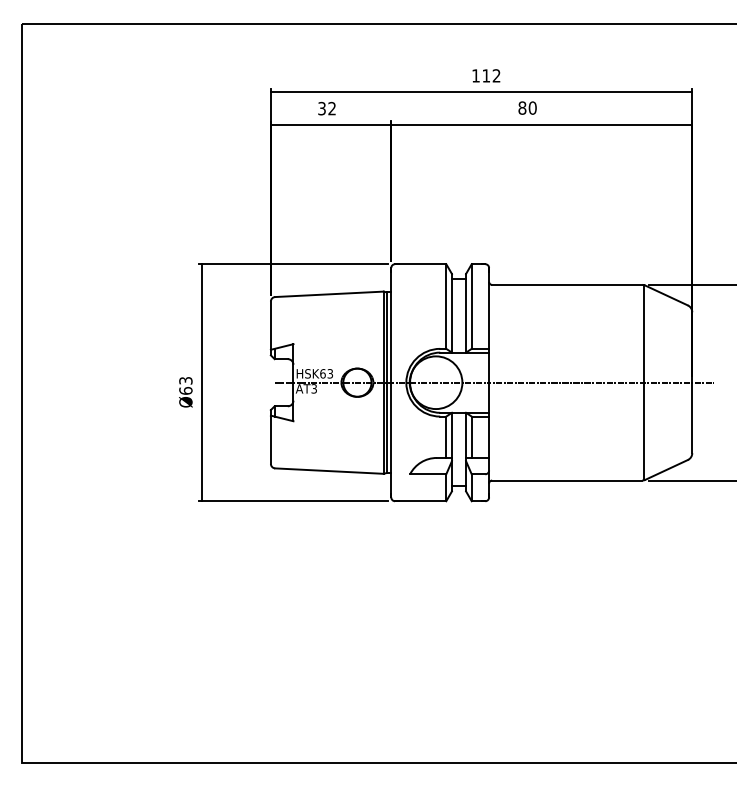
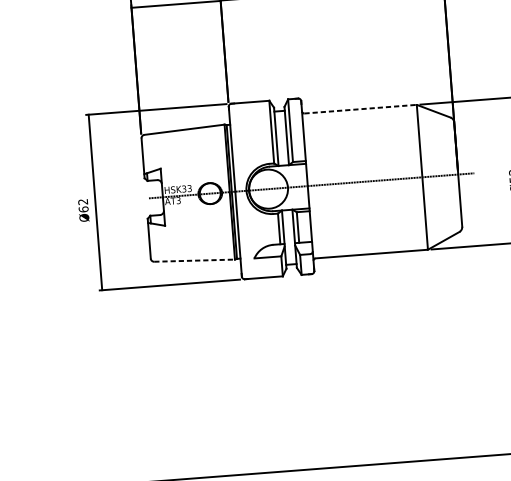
line: (567, 284) -> (360, 108), solid -> dashed
text: (322, 373) -> (183, 188), HSK63 -> HSK33
text: (186, 380) -> (83, 201), Ø63 -> Ø62
line: (329, 471) -> (194, 260), solid -> dashed

